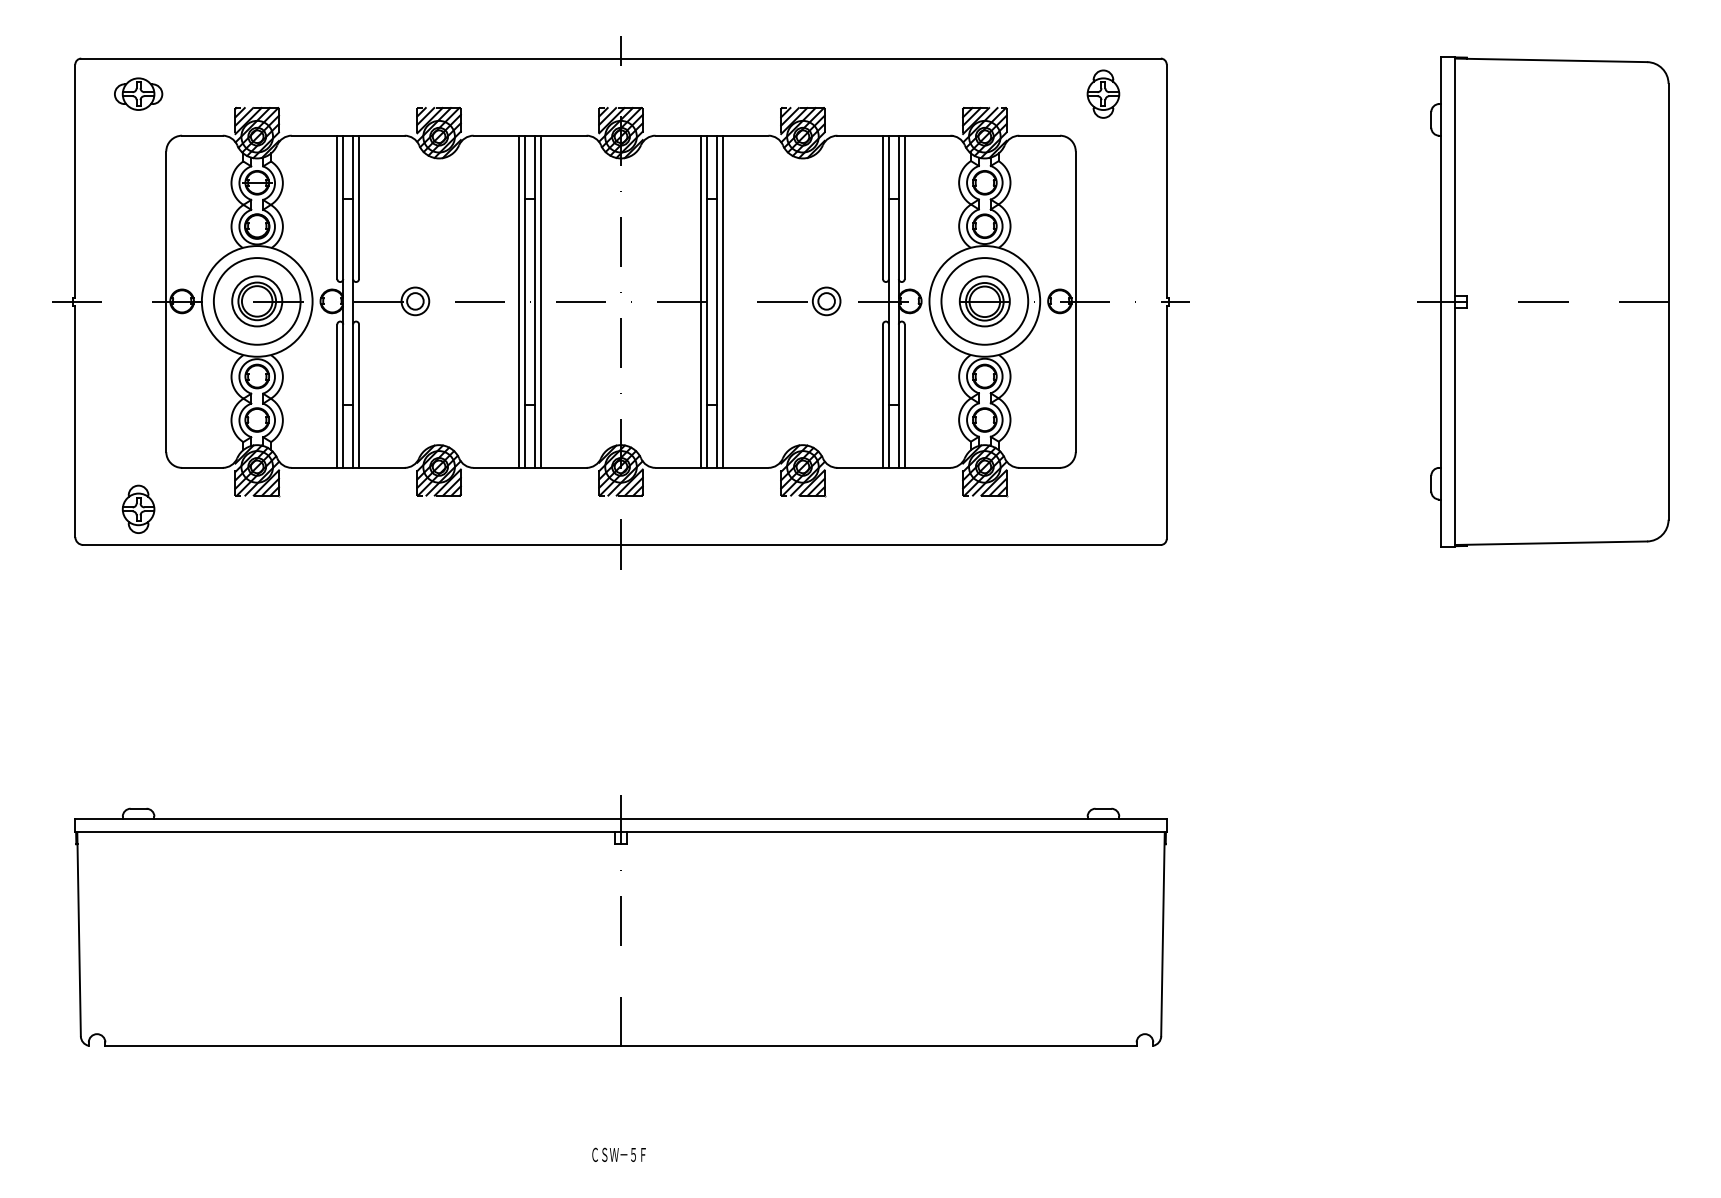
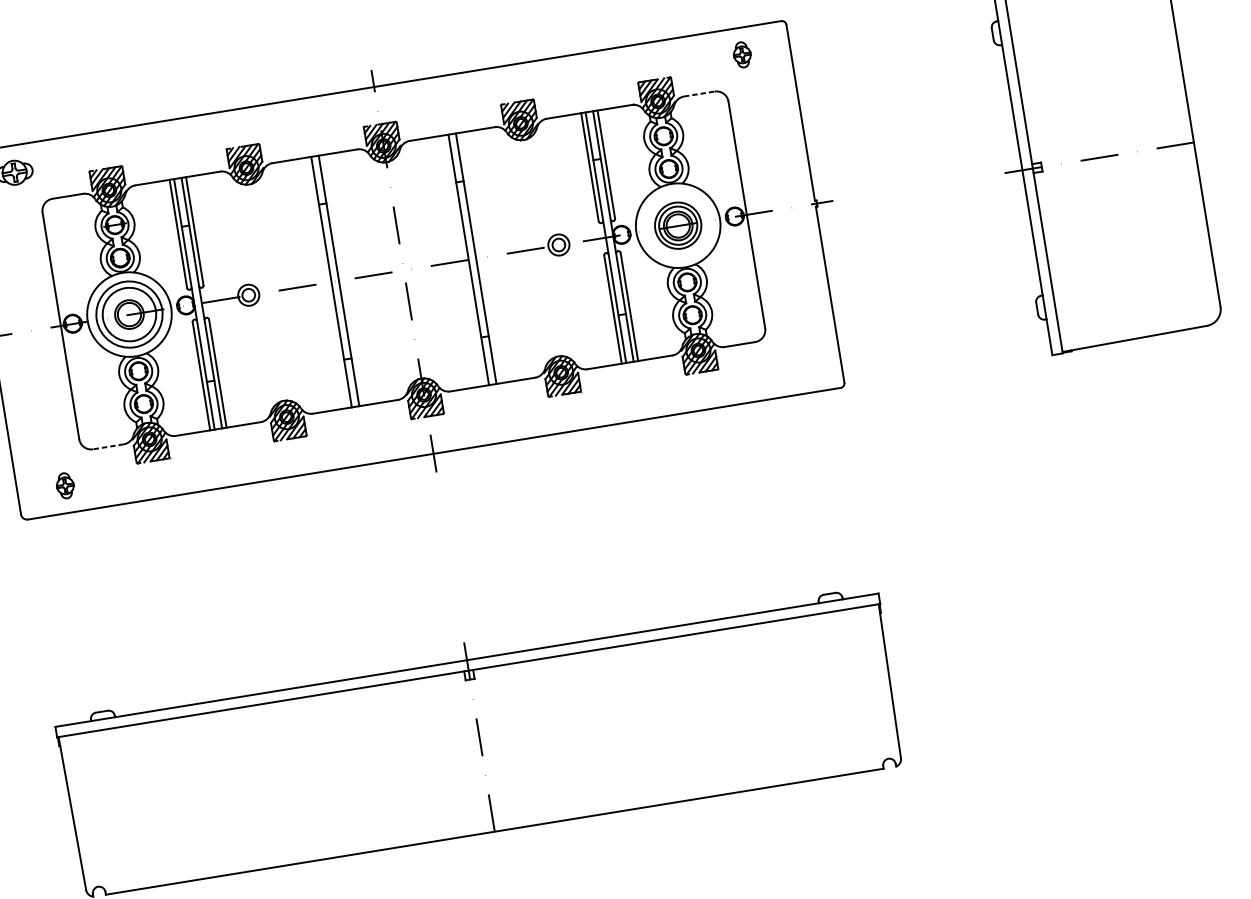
part: (1103, 93) -> (742, 54), size x0.7
line: (1040, 135) -> (699, 93), solid -> dashed
circle: (257, 301) -> (129, 314), size x1.4
line: (519, 301) -> (327, 282), removed
line: (540, 301) -> (343, 280), removed
line: (701, 301) -> (464, 260), removed
line: (722, 301) -> (480, 257), removed
circle: (984, 301) -> (677, 225), size x0.7
line: (201, 467) -> (107, 446), solid -> dashed
part: (138, 508) -> (65, 485), size x0.7

